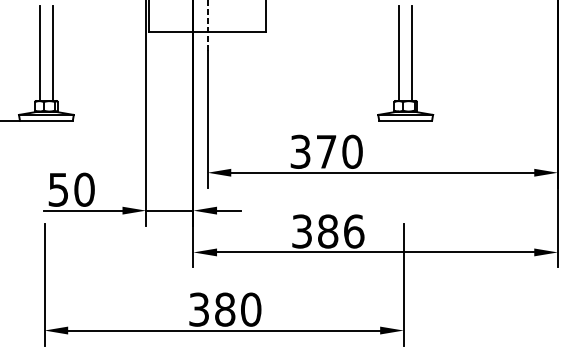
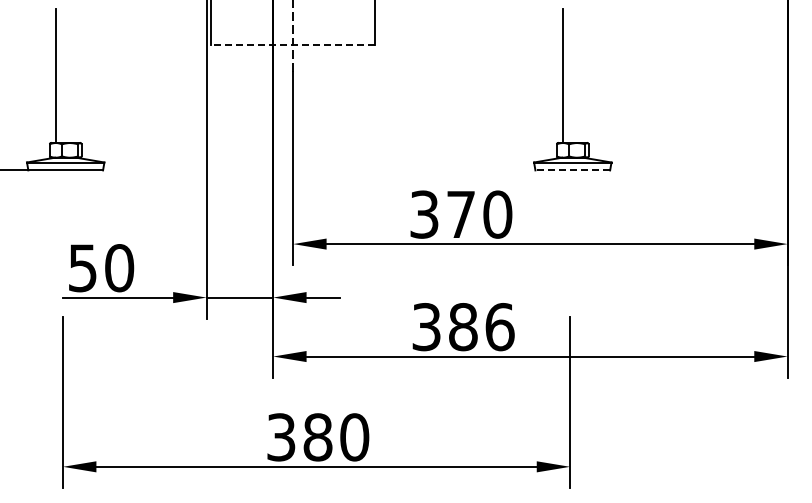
line: (207, 31) -> (292, 44), solid -> dashed
line: (53, 53) -> (75, 75), removed
line: (412, 53) -> (582, 75), removed
line: (405, 120) -> (572, 170), solid -> dashed

